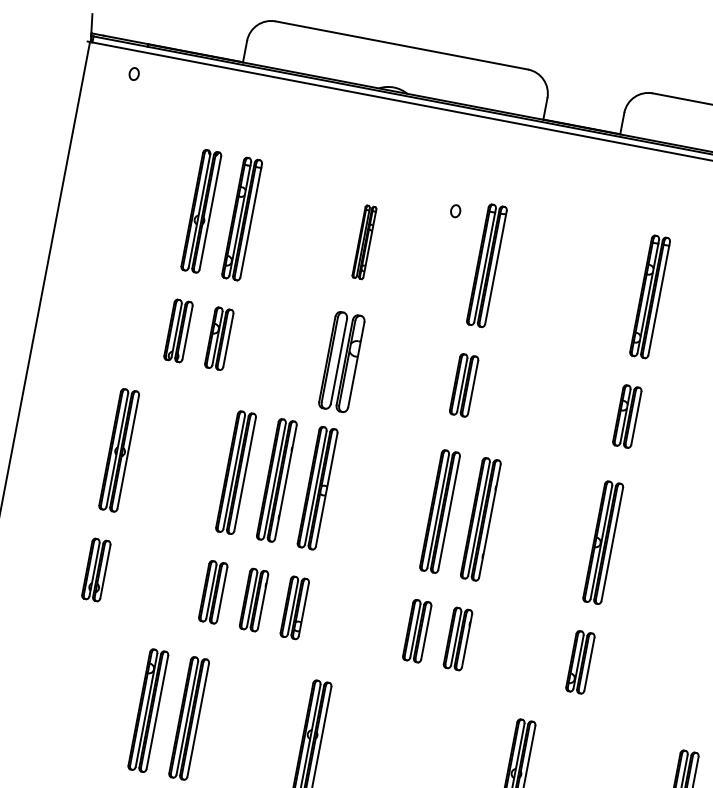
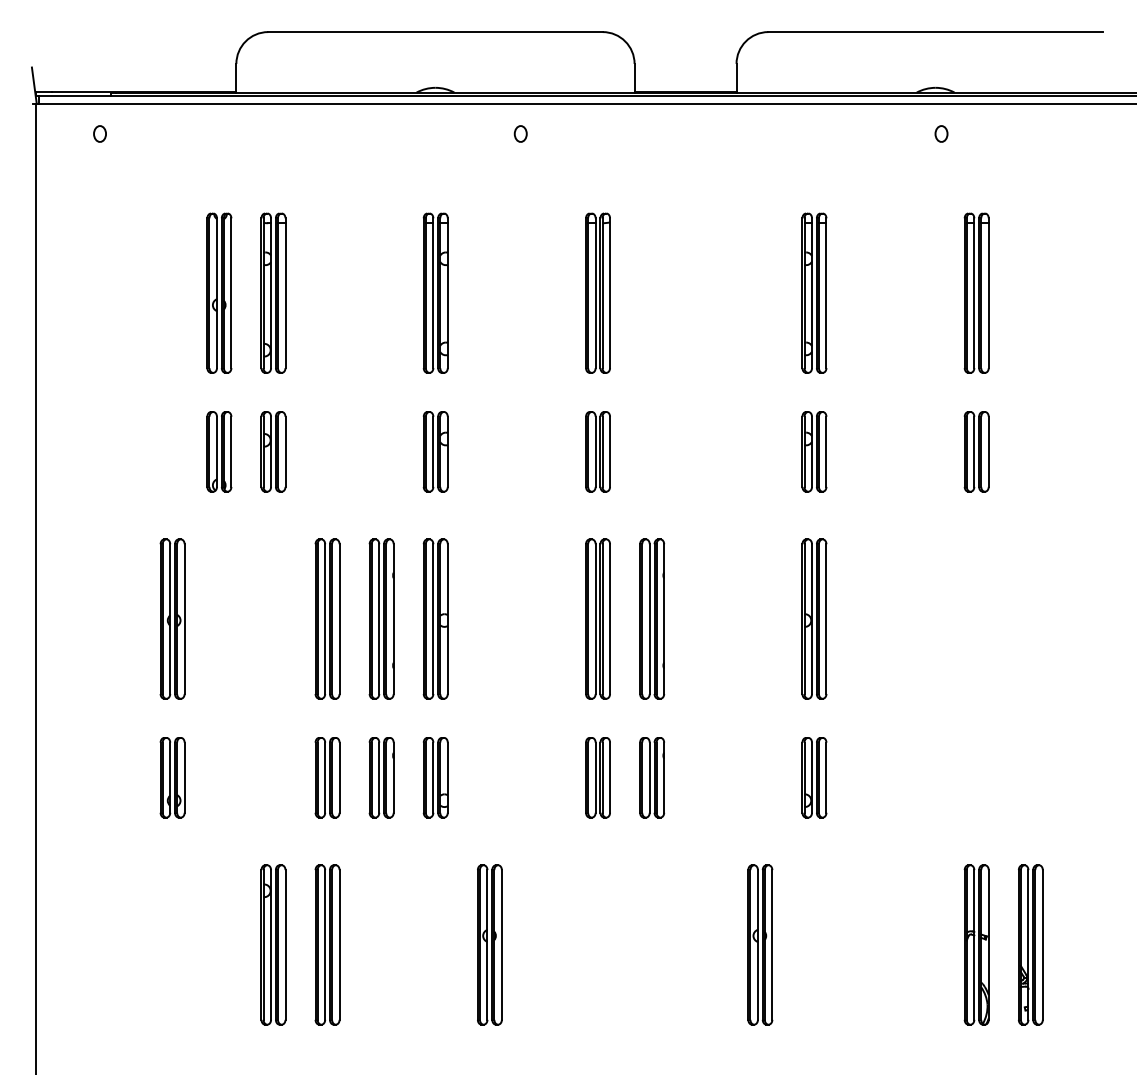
part: (455, 210) -> (520, 133), moved
part: (364, 241) -> (435, 292), size x1.67
part: (341, 361) -> (435, 451), size x0.62

